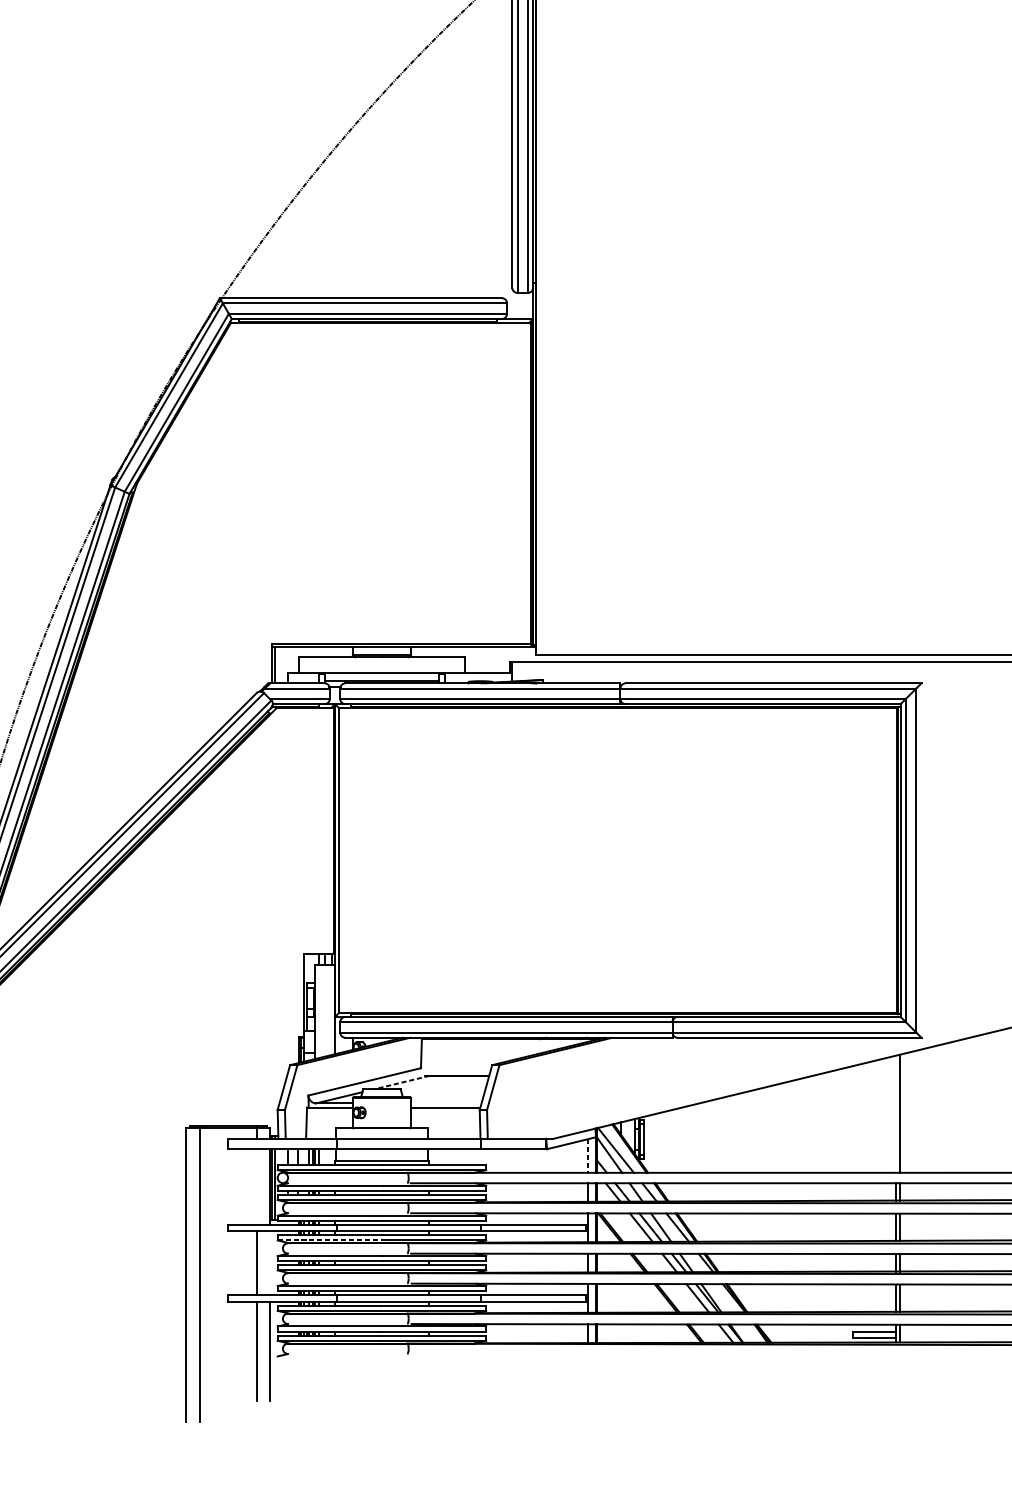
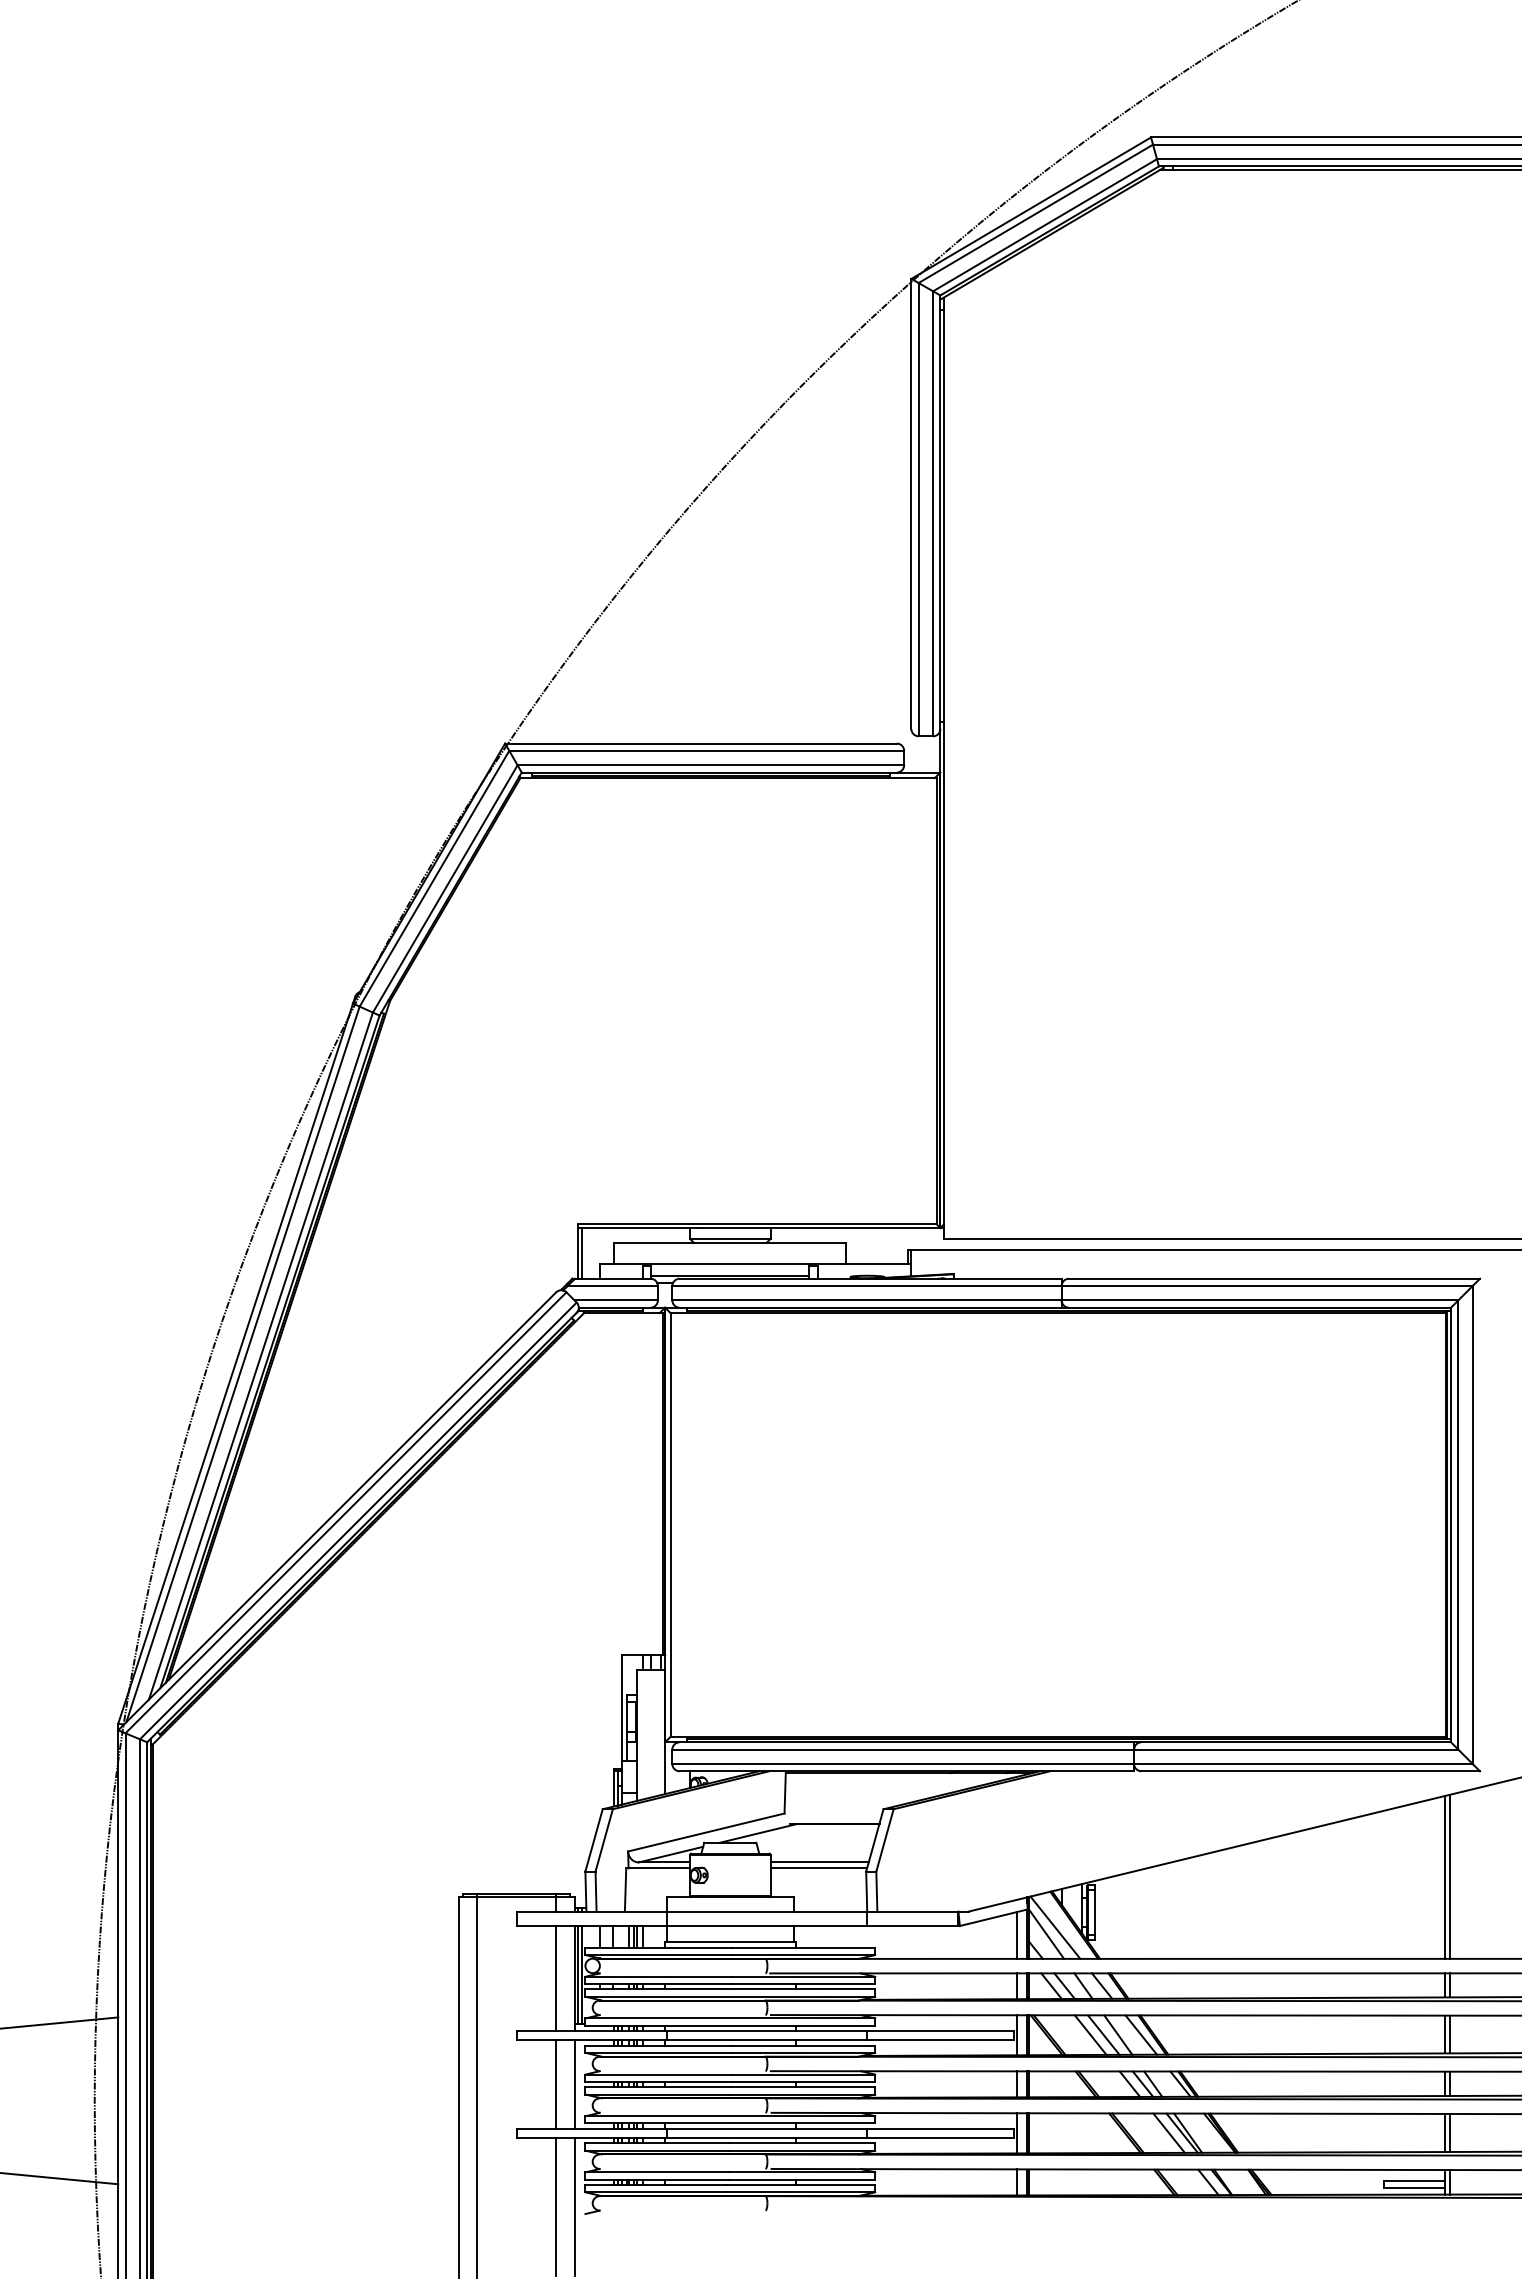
line: (401, 1082) -> (757, 1833), dashed -> solid
line: (446, 1103) -> (819, 1862), added
line: (895, 1114) -> (1444, 1877), added
line: (587, 1155) -> (1016, 1935), dashed -> solid
line: (256, 1186) -> (556, 1978), added
line: (330, 1240) -> (659, 2052), dashed -> solid
line: (269, 1263) -> (574, 2084), added

